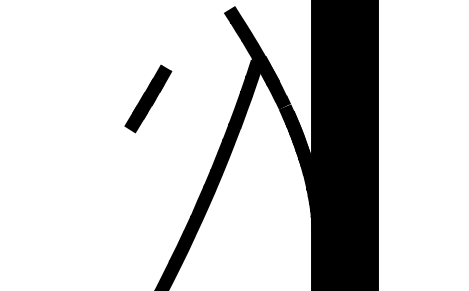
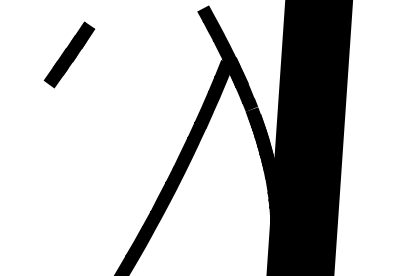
part: (148, 98) -> (69, 54), moved

